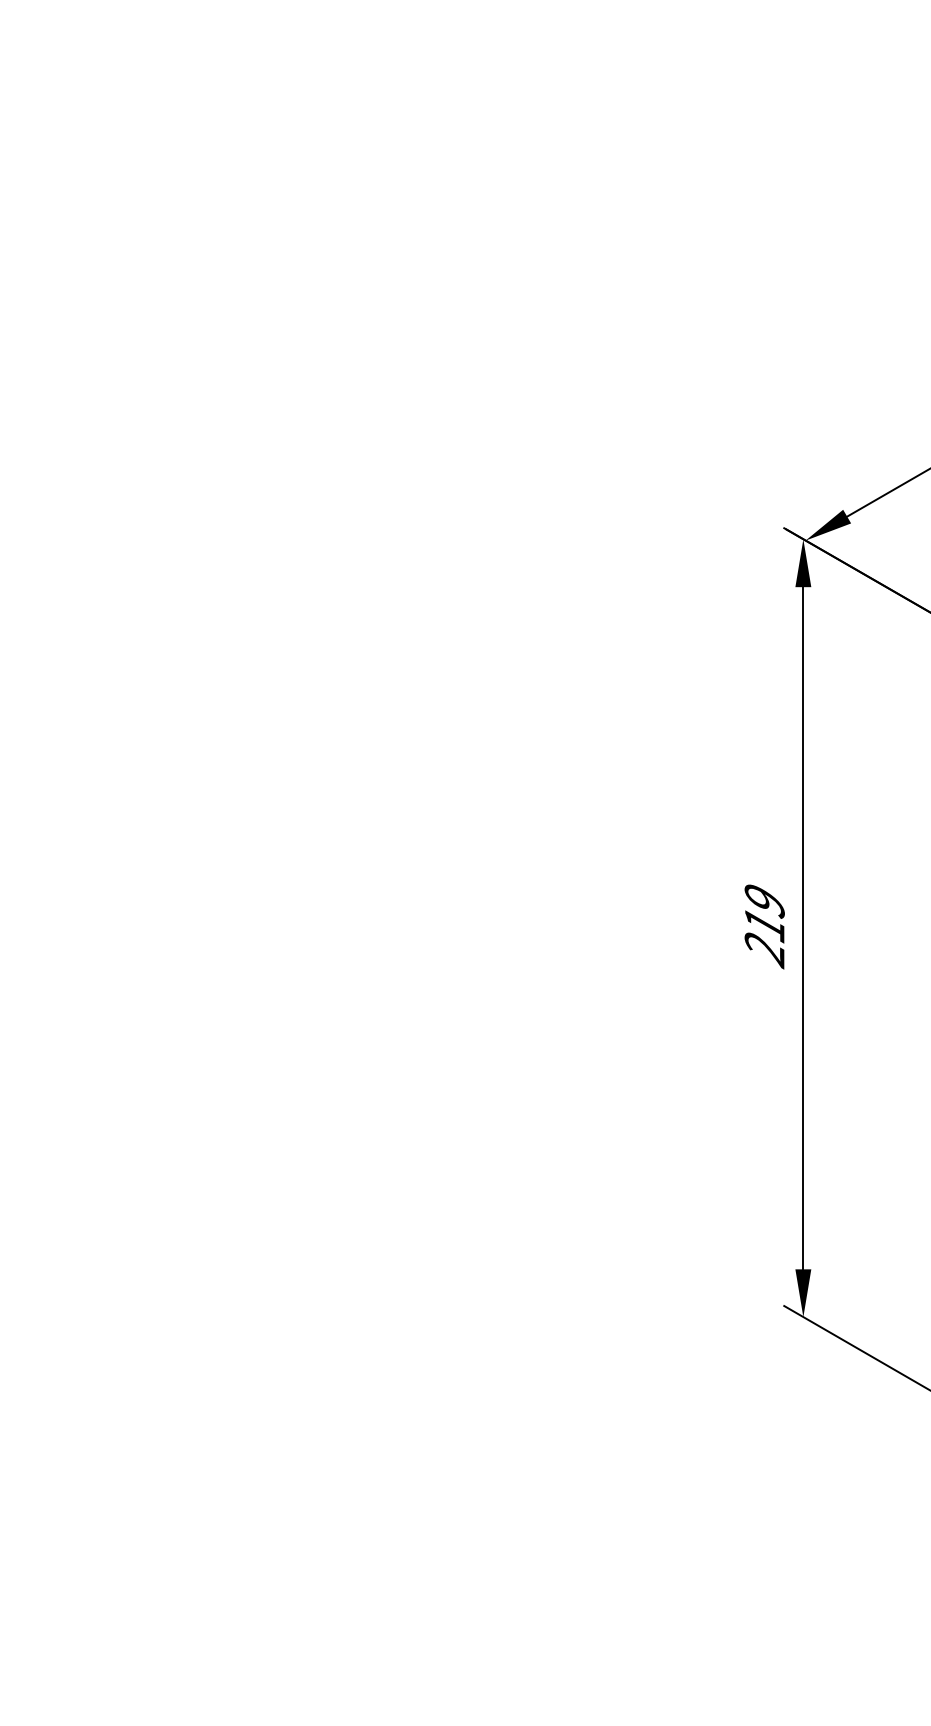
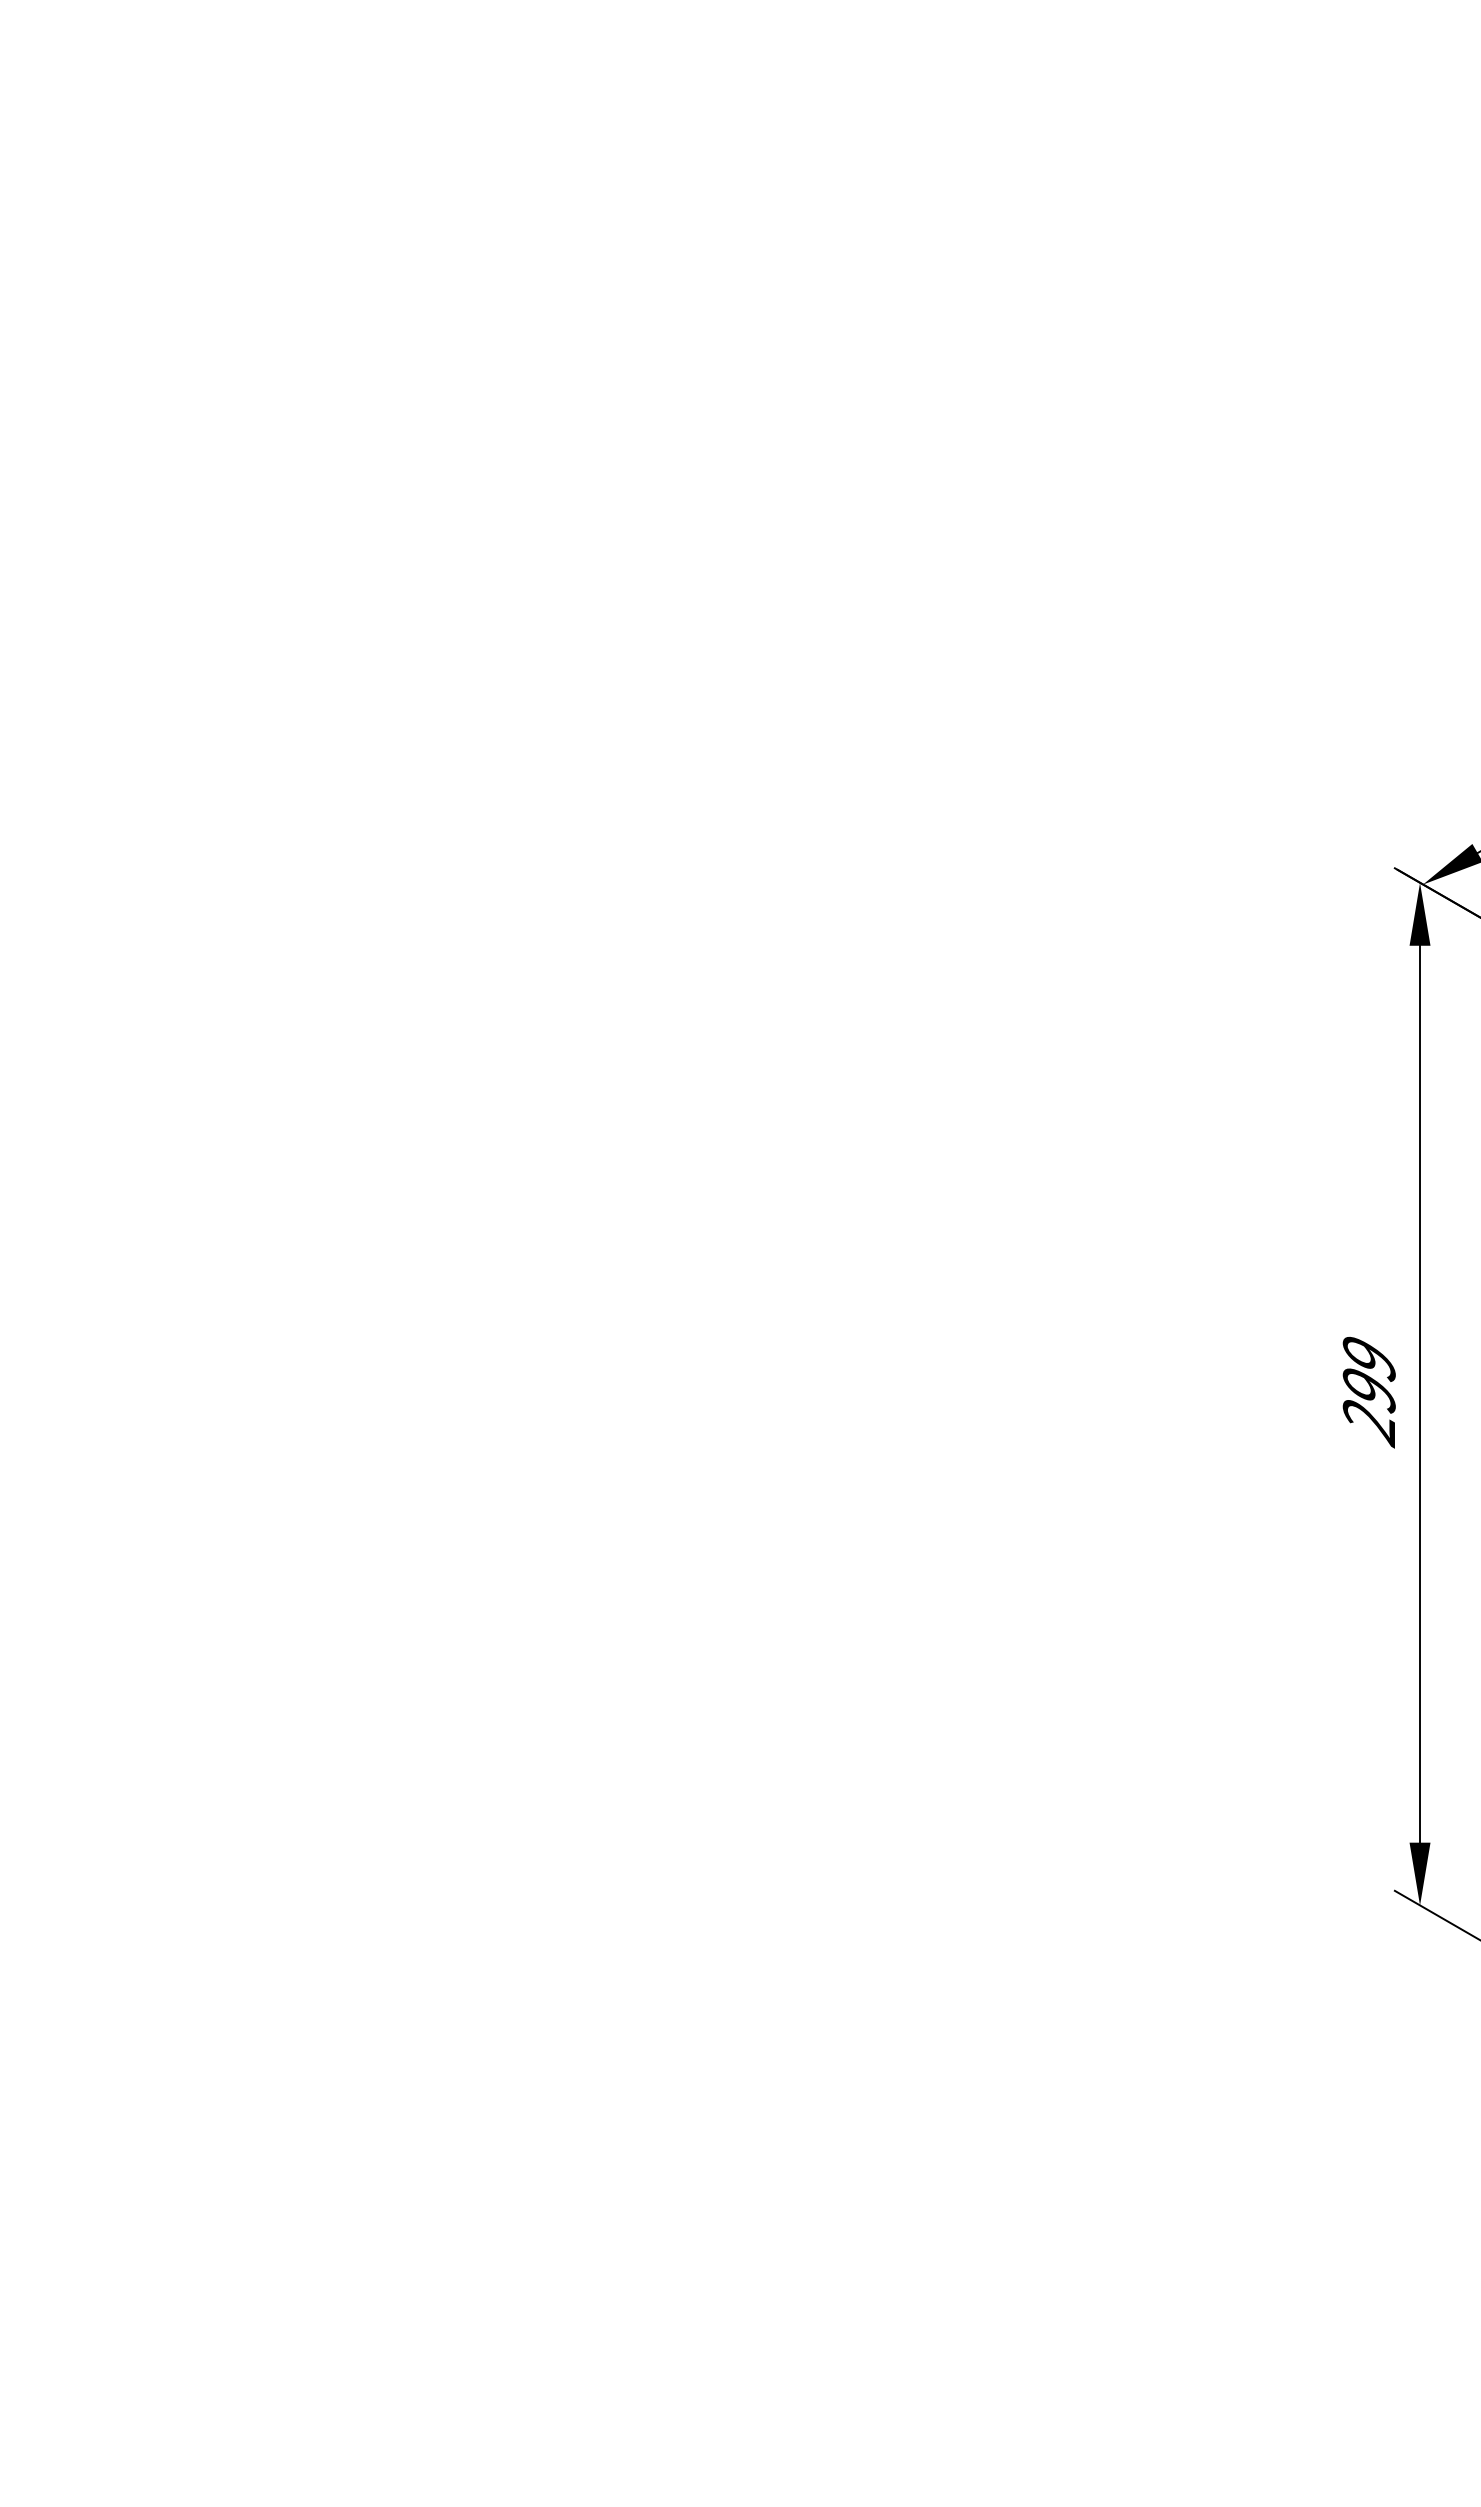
text: (764, 926) -> (1368, 1391), 219 -> 299

